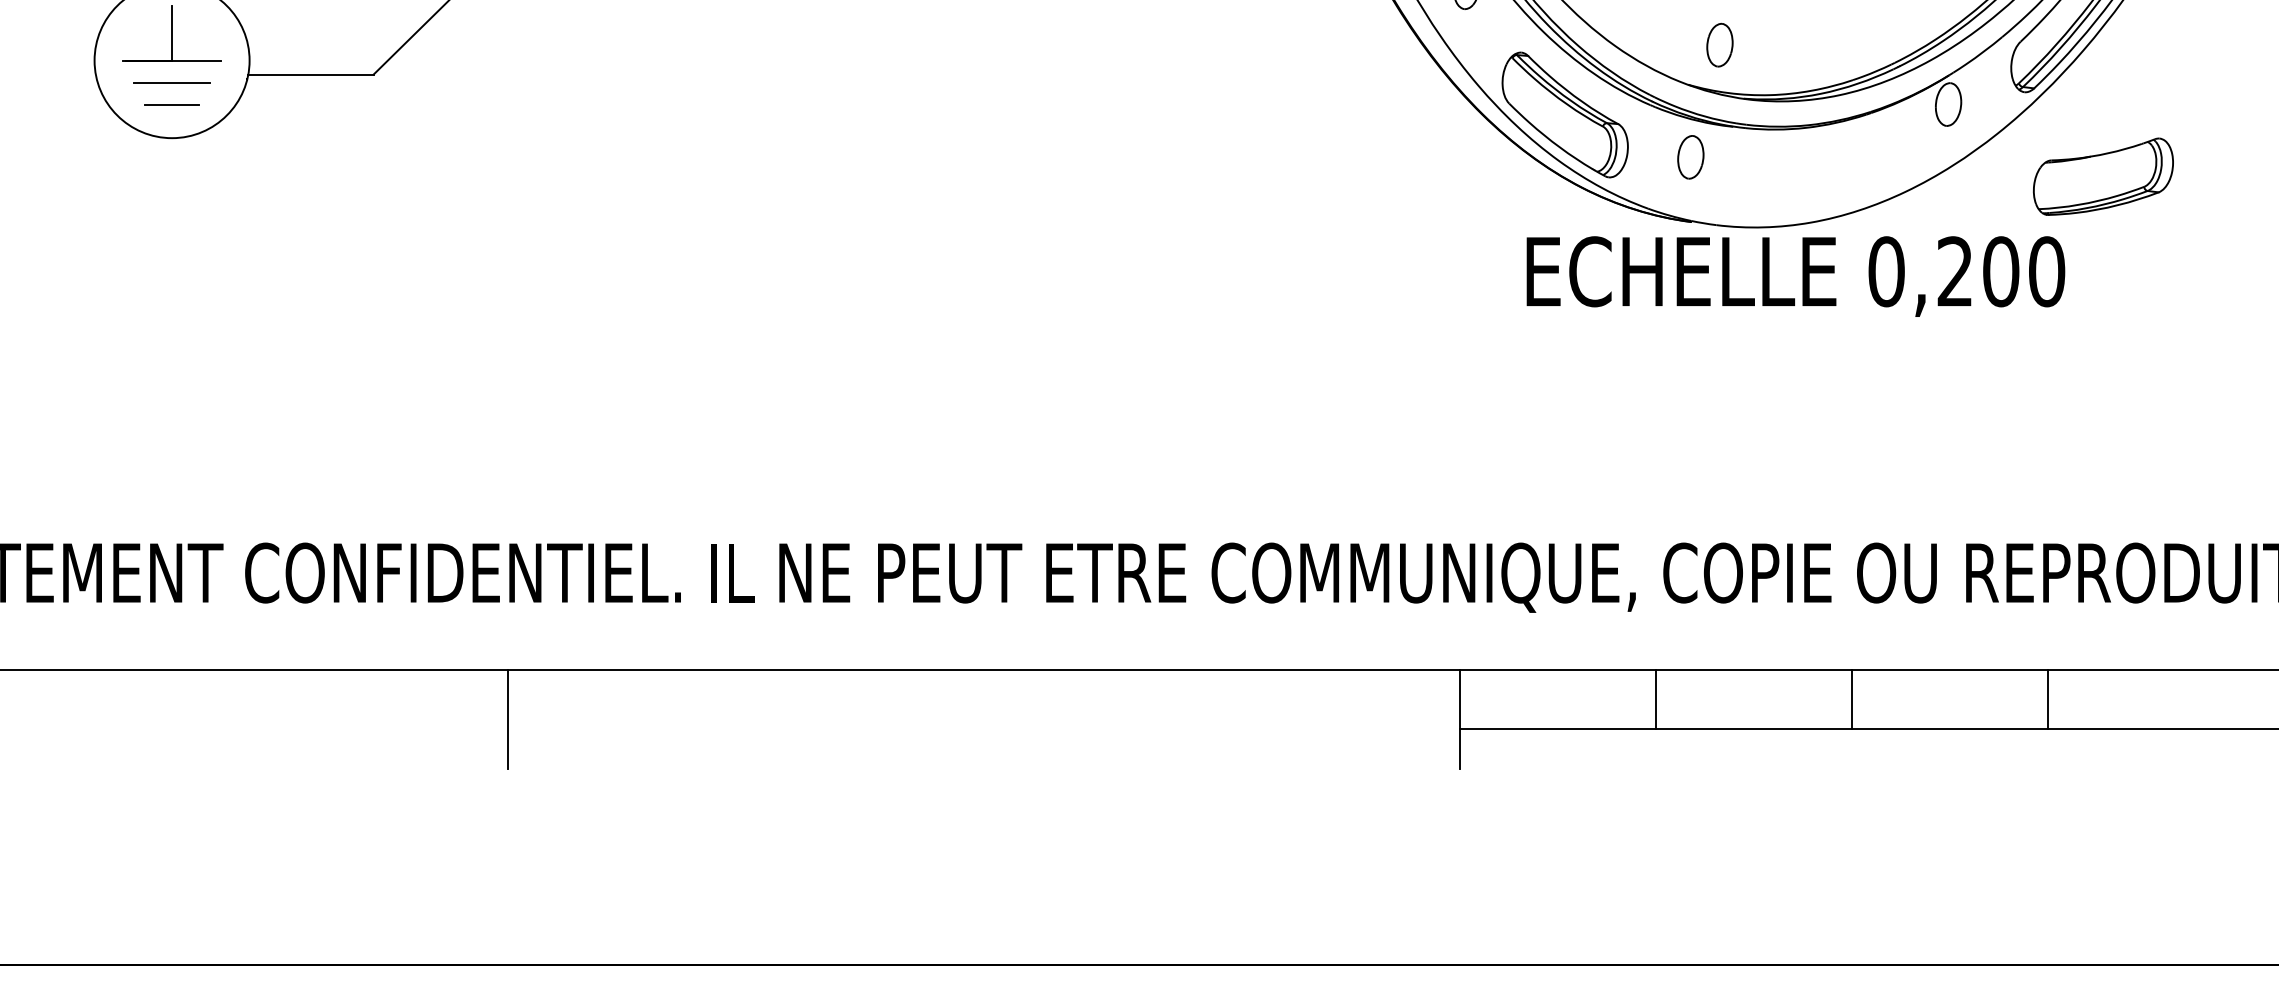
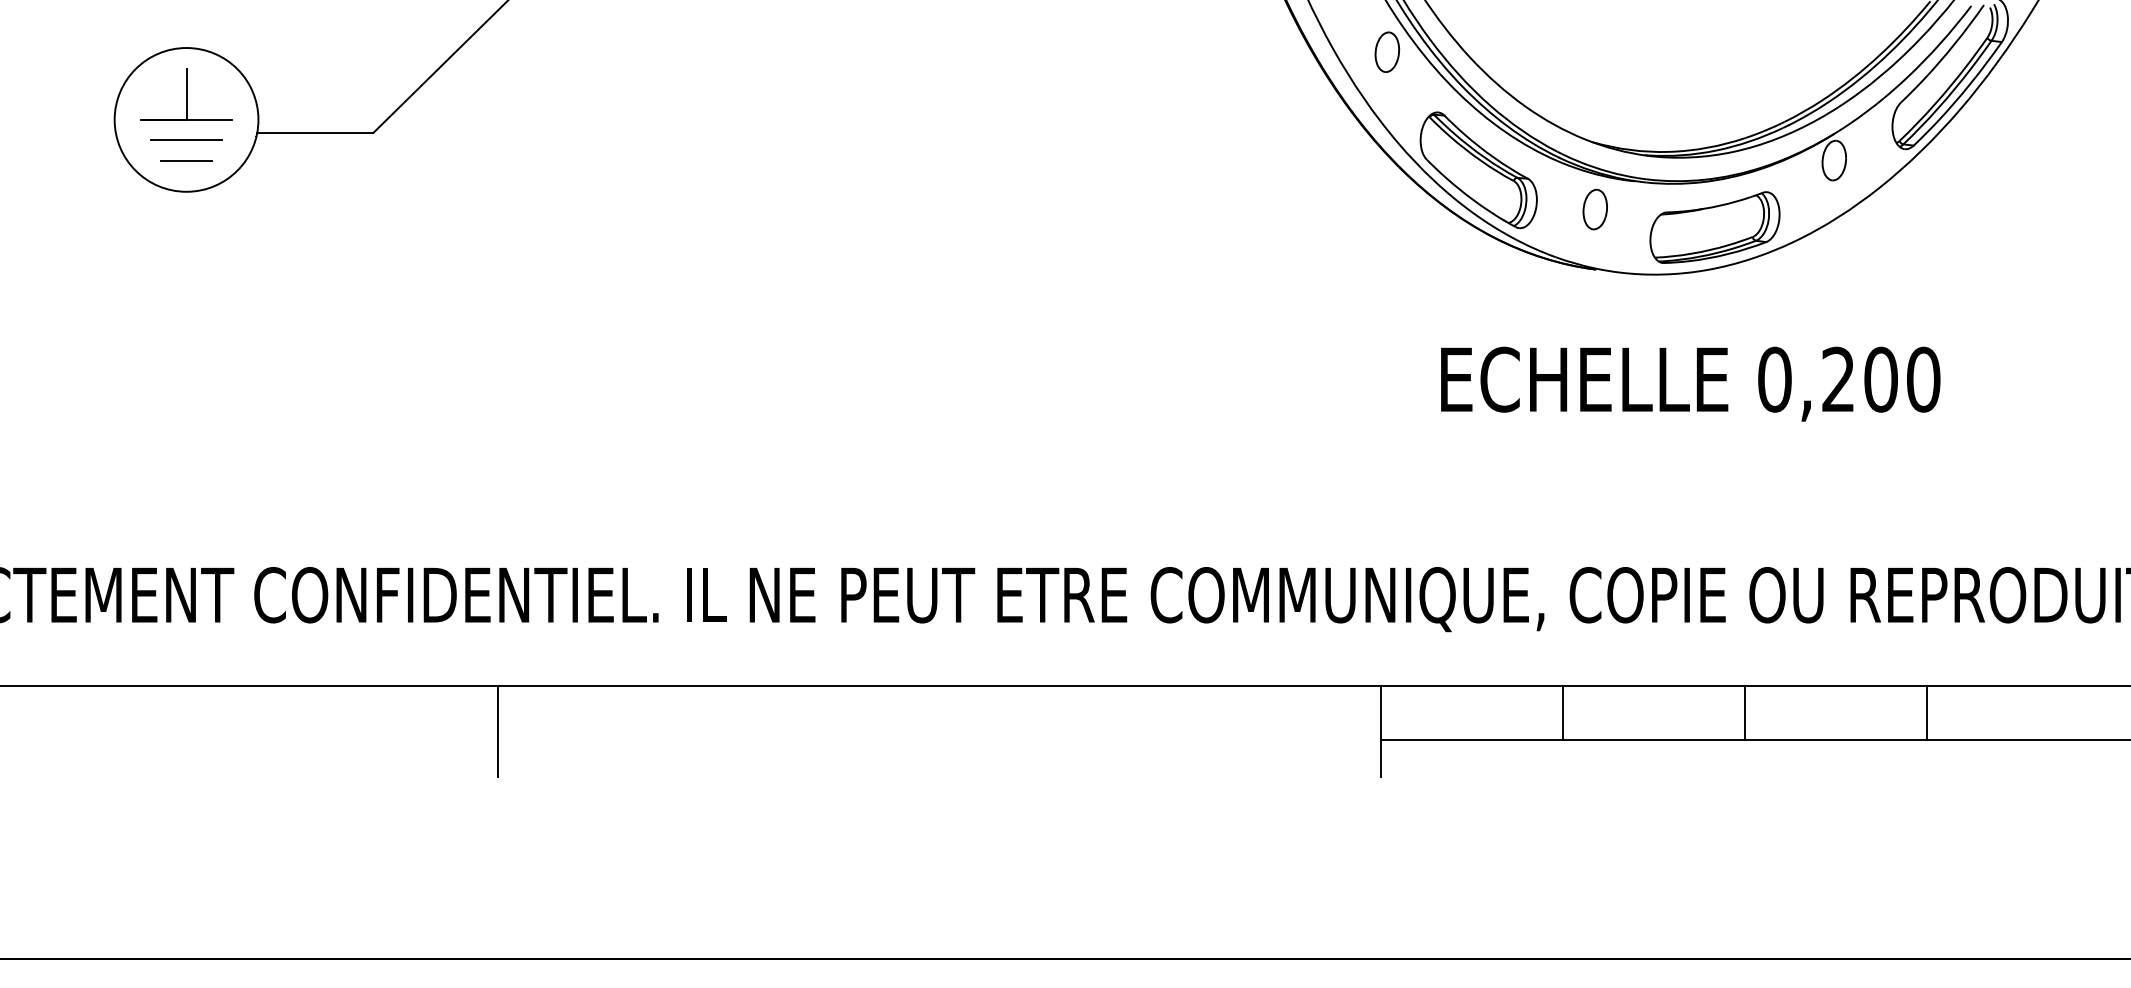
part: (1719, 45) -> (1621, 105), removed
part: (2102, 176) -> (1714, 227), moved
text: (1795, 275) -> (1690, 383), moved

